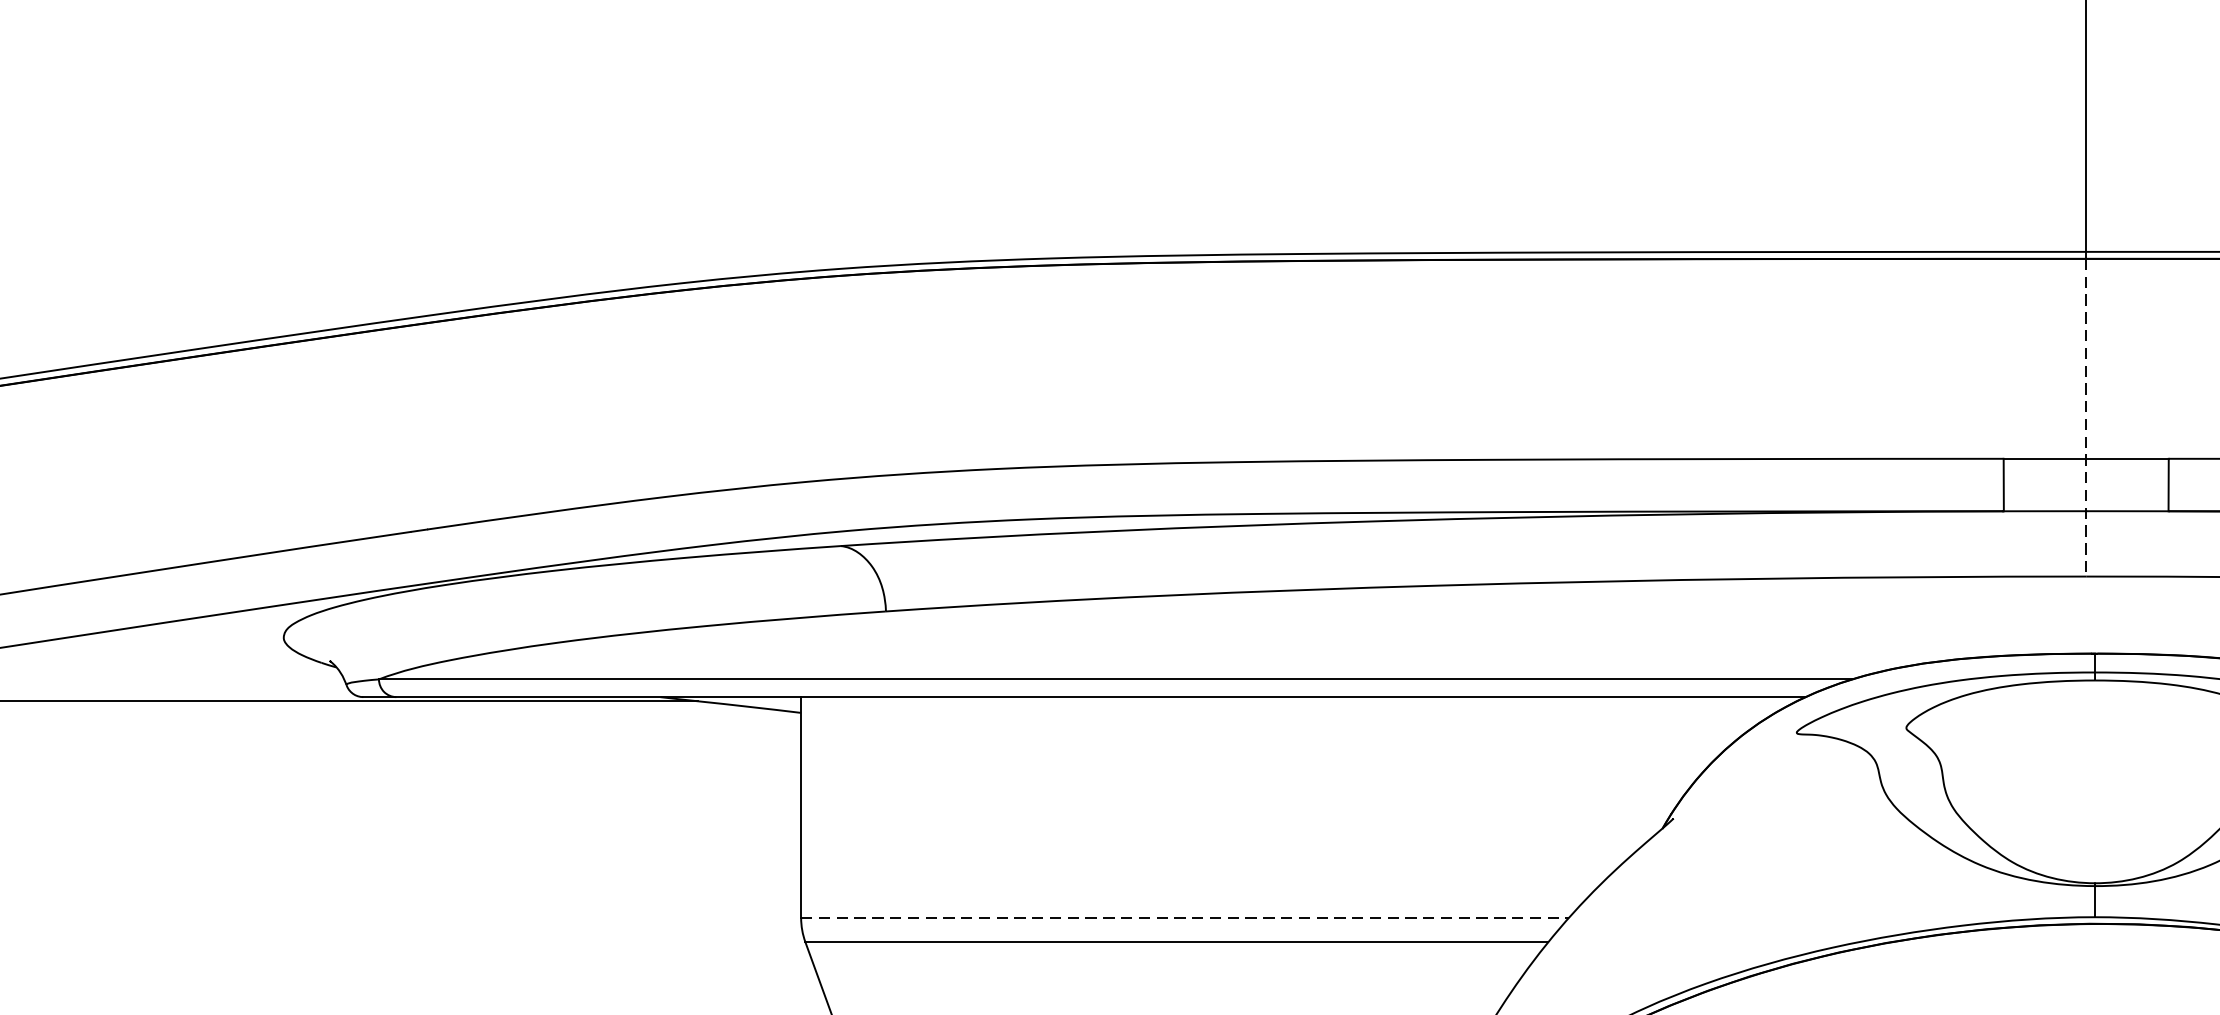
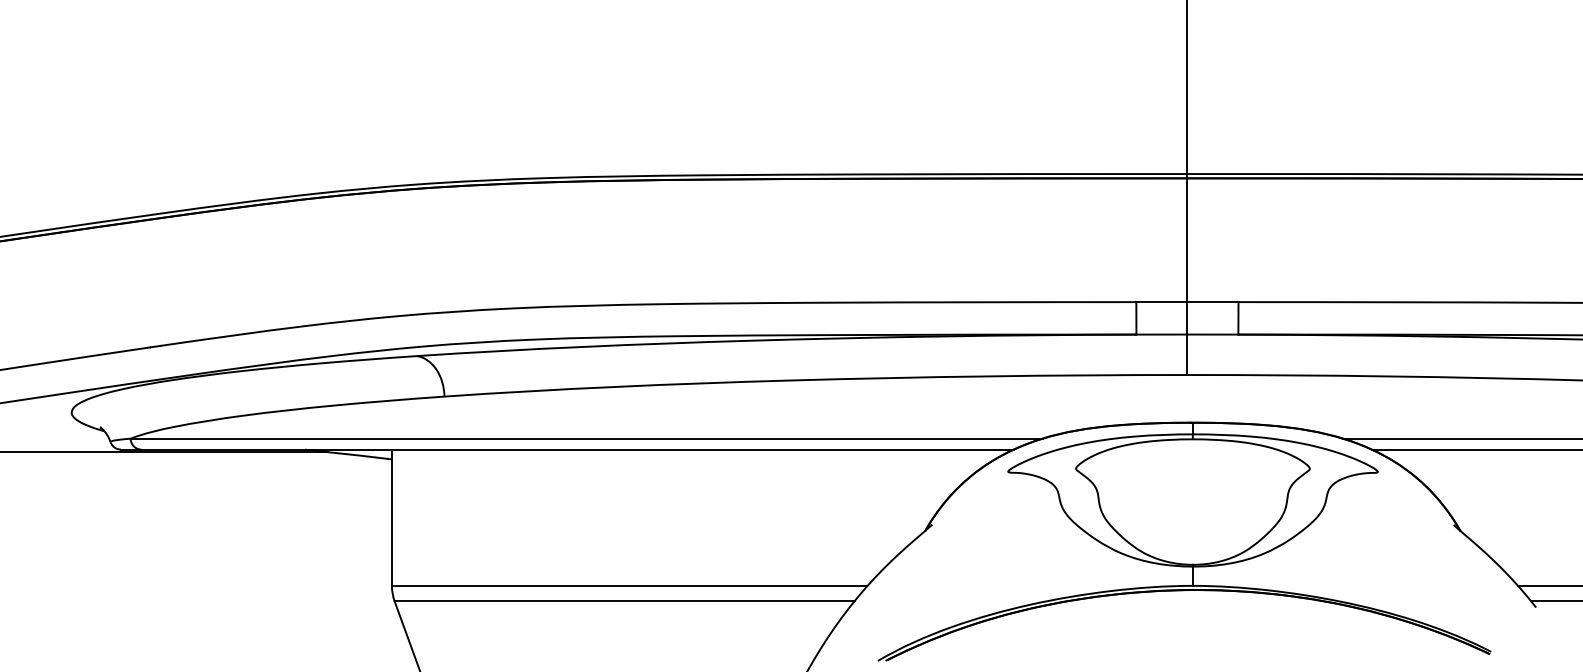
line: (2086, 419) -> (1187, 277), dashed -> solid
line: (1184, 918) -> (629, 586), dashed -> solid

